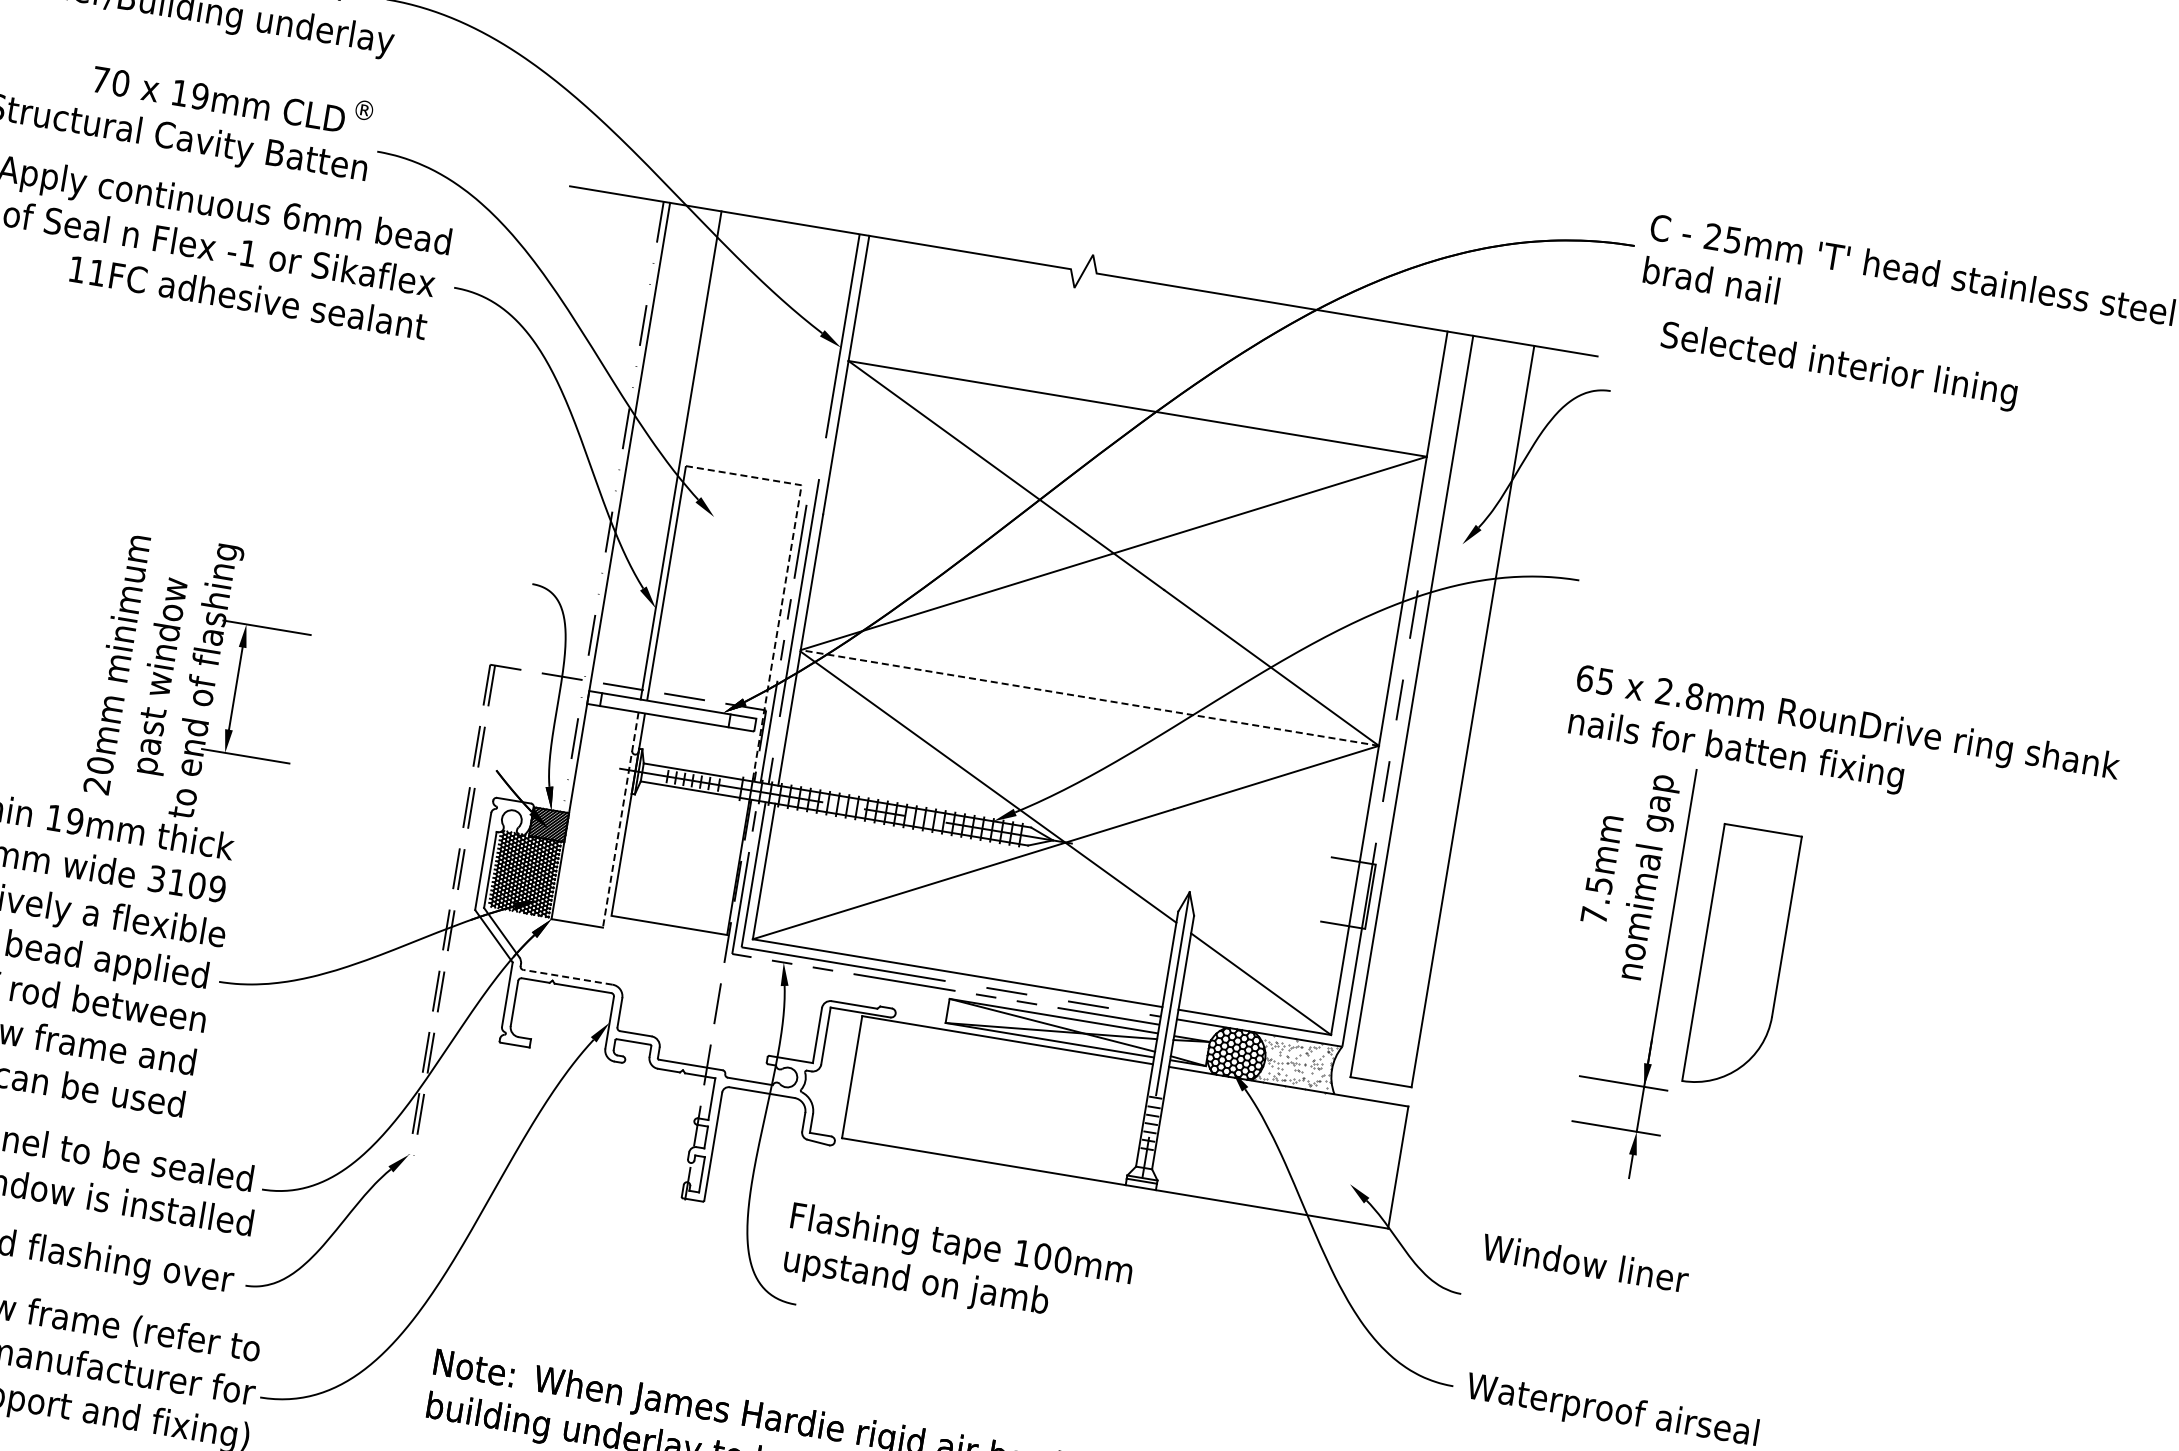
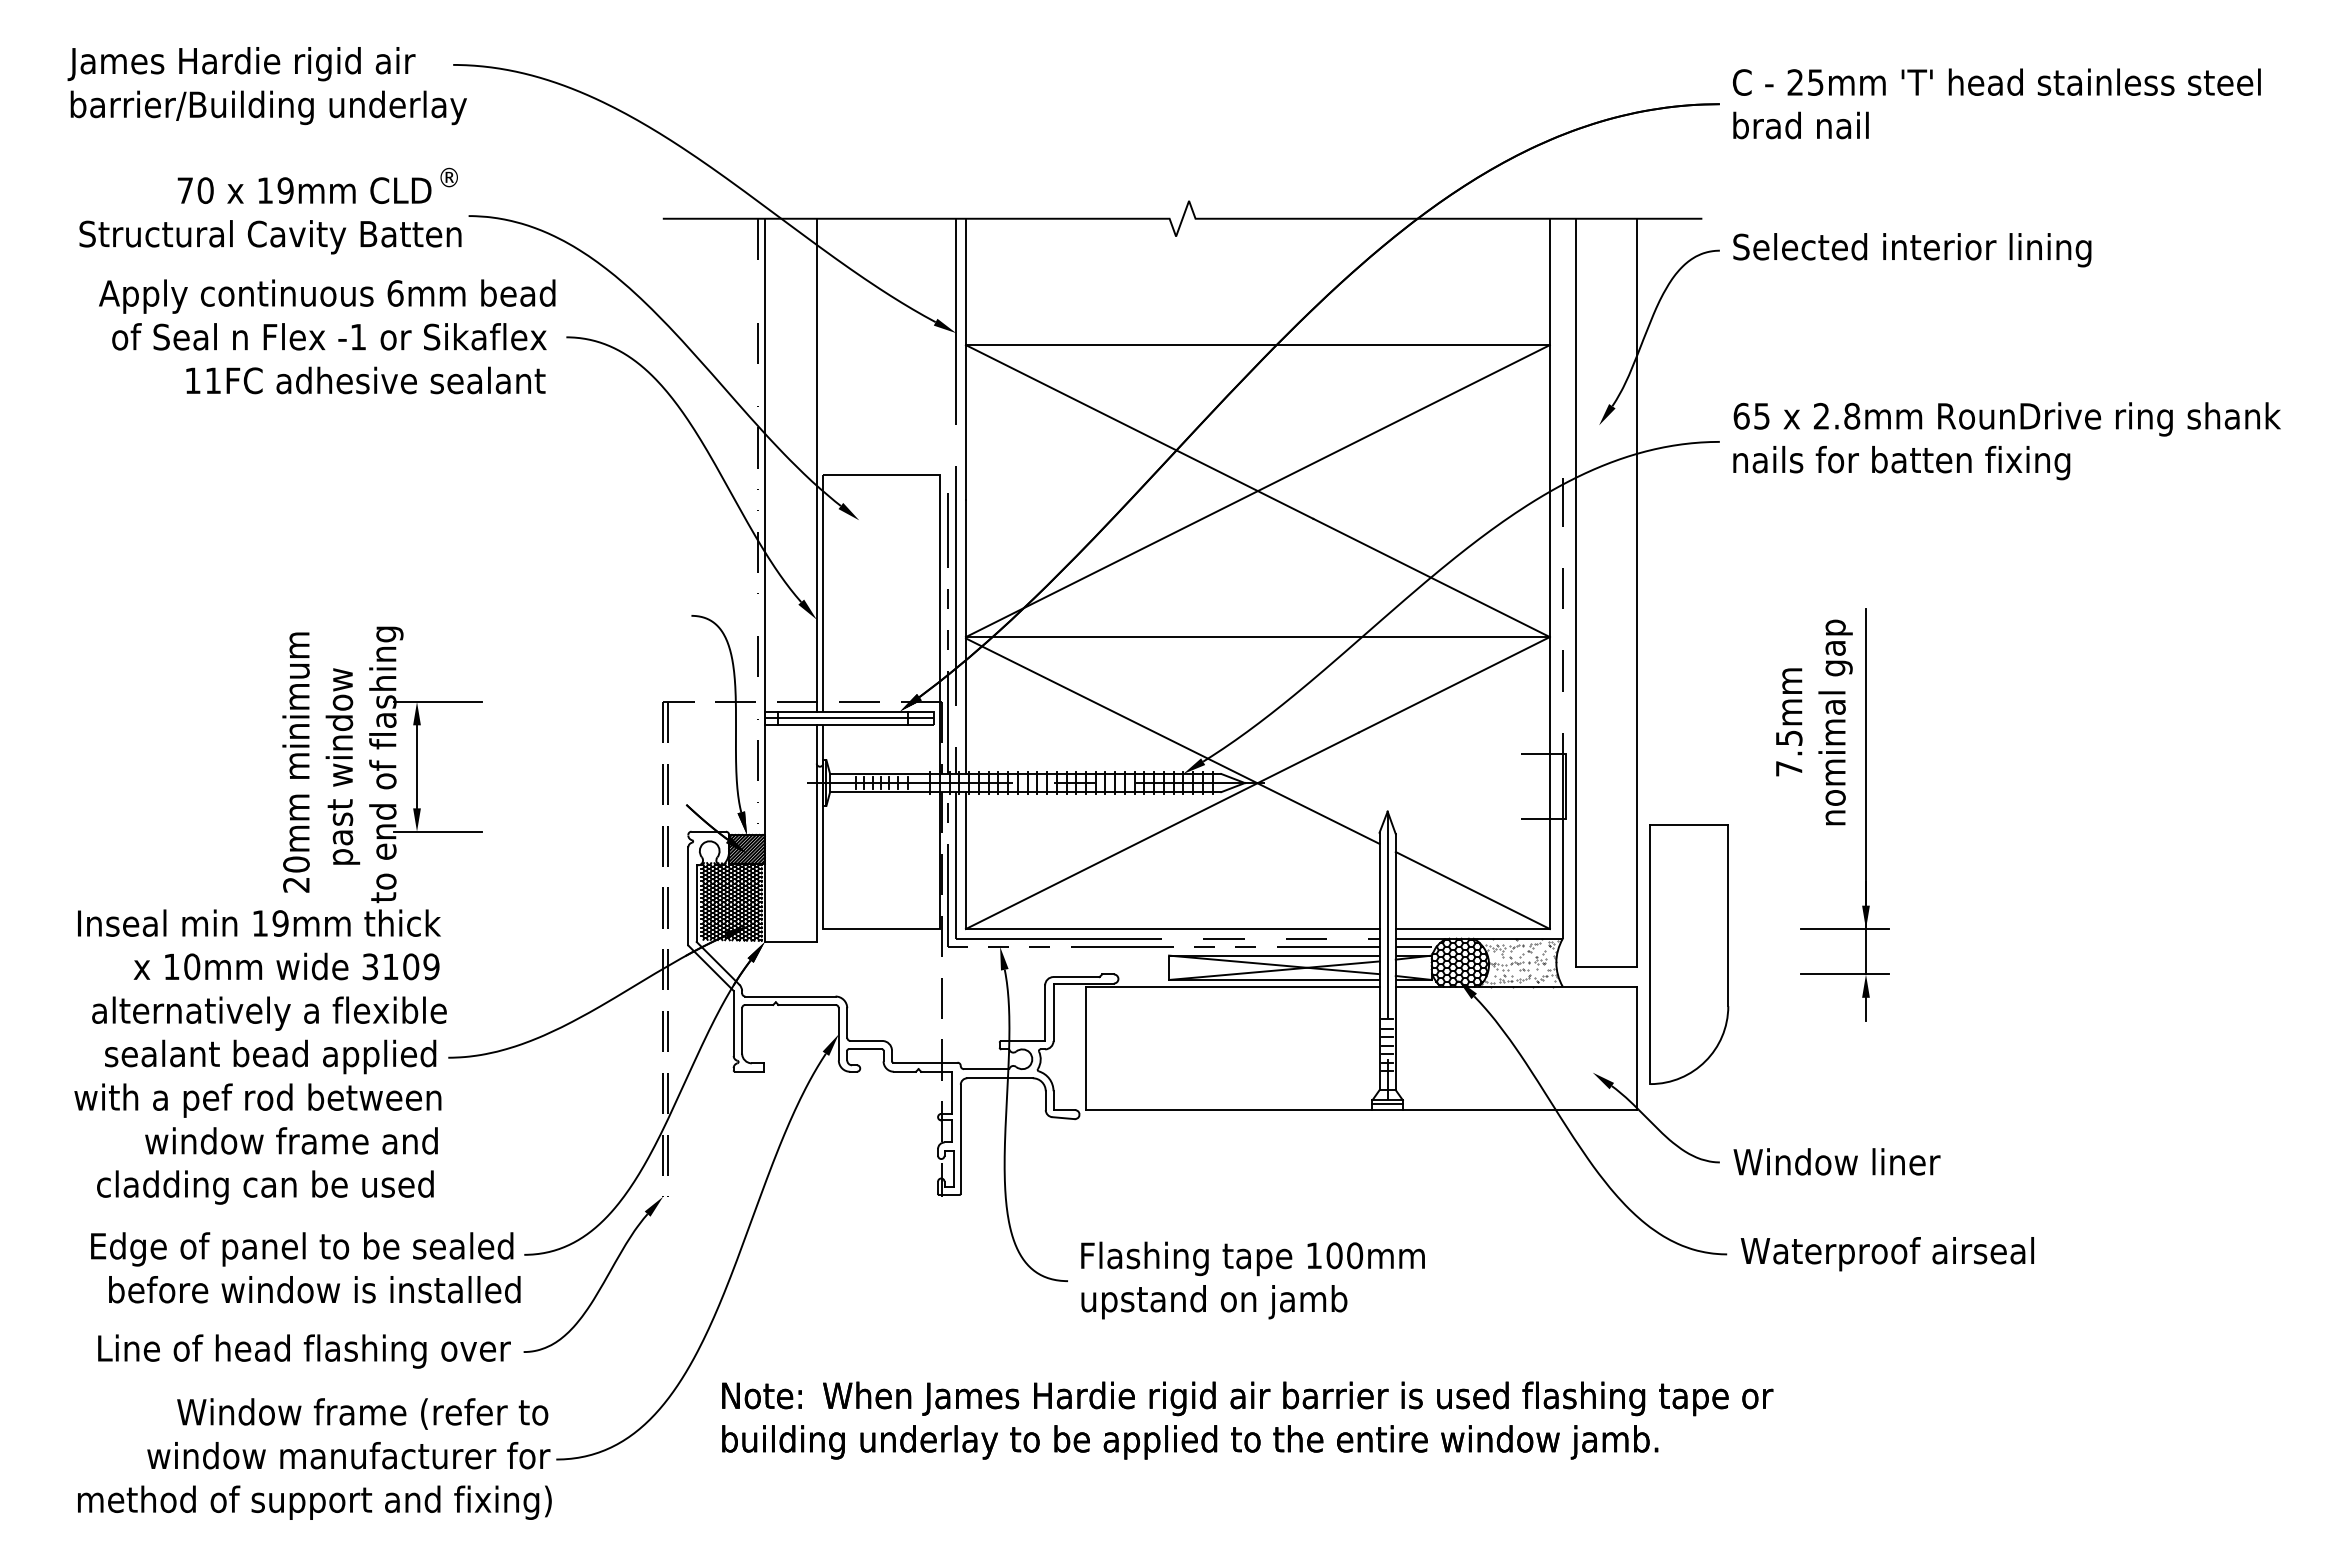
text: (1839, 366) -> (1912, 250), moved
line: (787, 574) -> (940, 564), dashed -> solid
line: (1089, 698) -> (1257, 637), dashed -> solid
line: (671, 711) -> (848, 718), added
text: (1843, 746) -> (2006, 441), moved
line: (620, 820) -> (816, 833), dashed -> solid
part: (1742, 959) -> (1689, 954), moved
line: (567, 977) -> (789, 996), dashed -> solid
line: (1193, 1029) -> (1413, 946), added
text: (1585, 1262) -> (1836, 1161), moved
text: (957, 1267) -> (1252, 1280), moved

